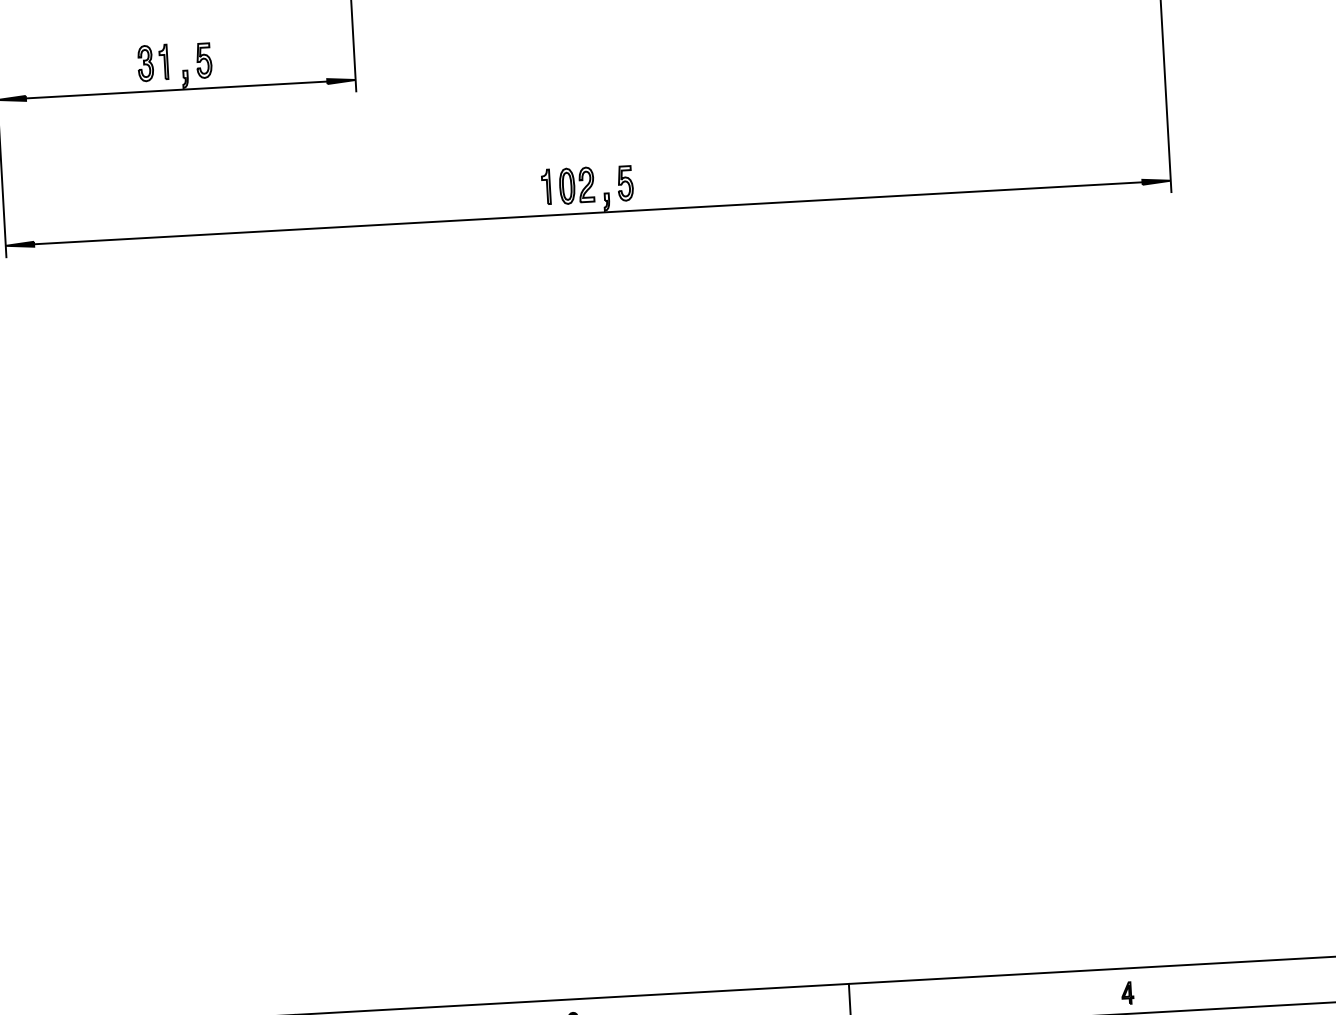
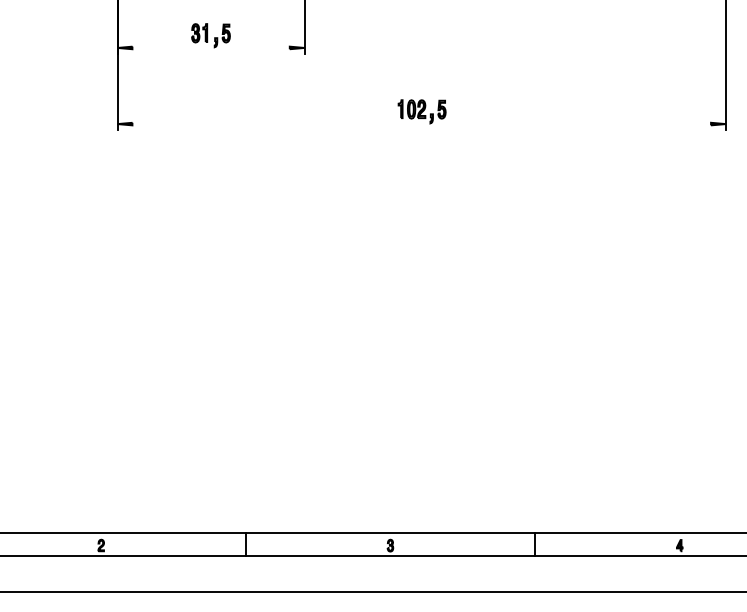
line: (175, 89) -> (210, 47), removed
line: (587, 214) -> (421, 124), removed

